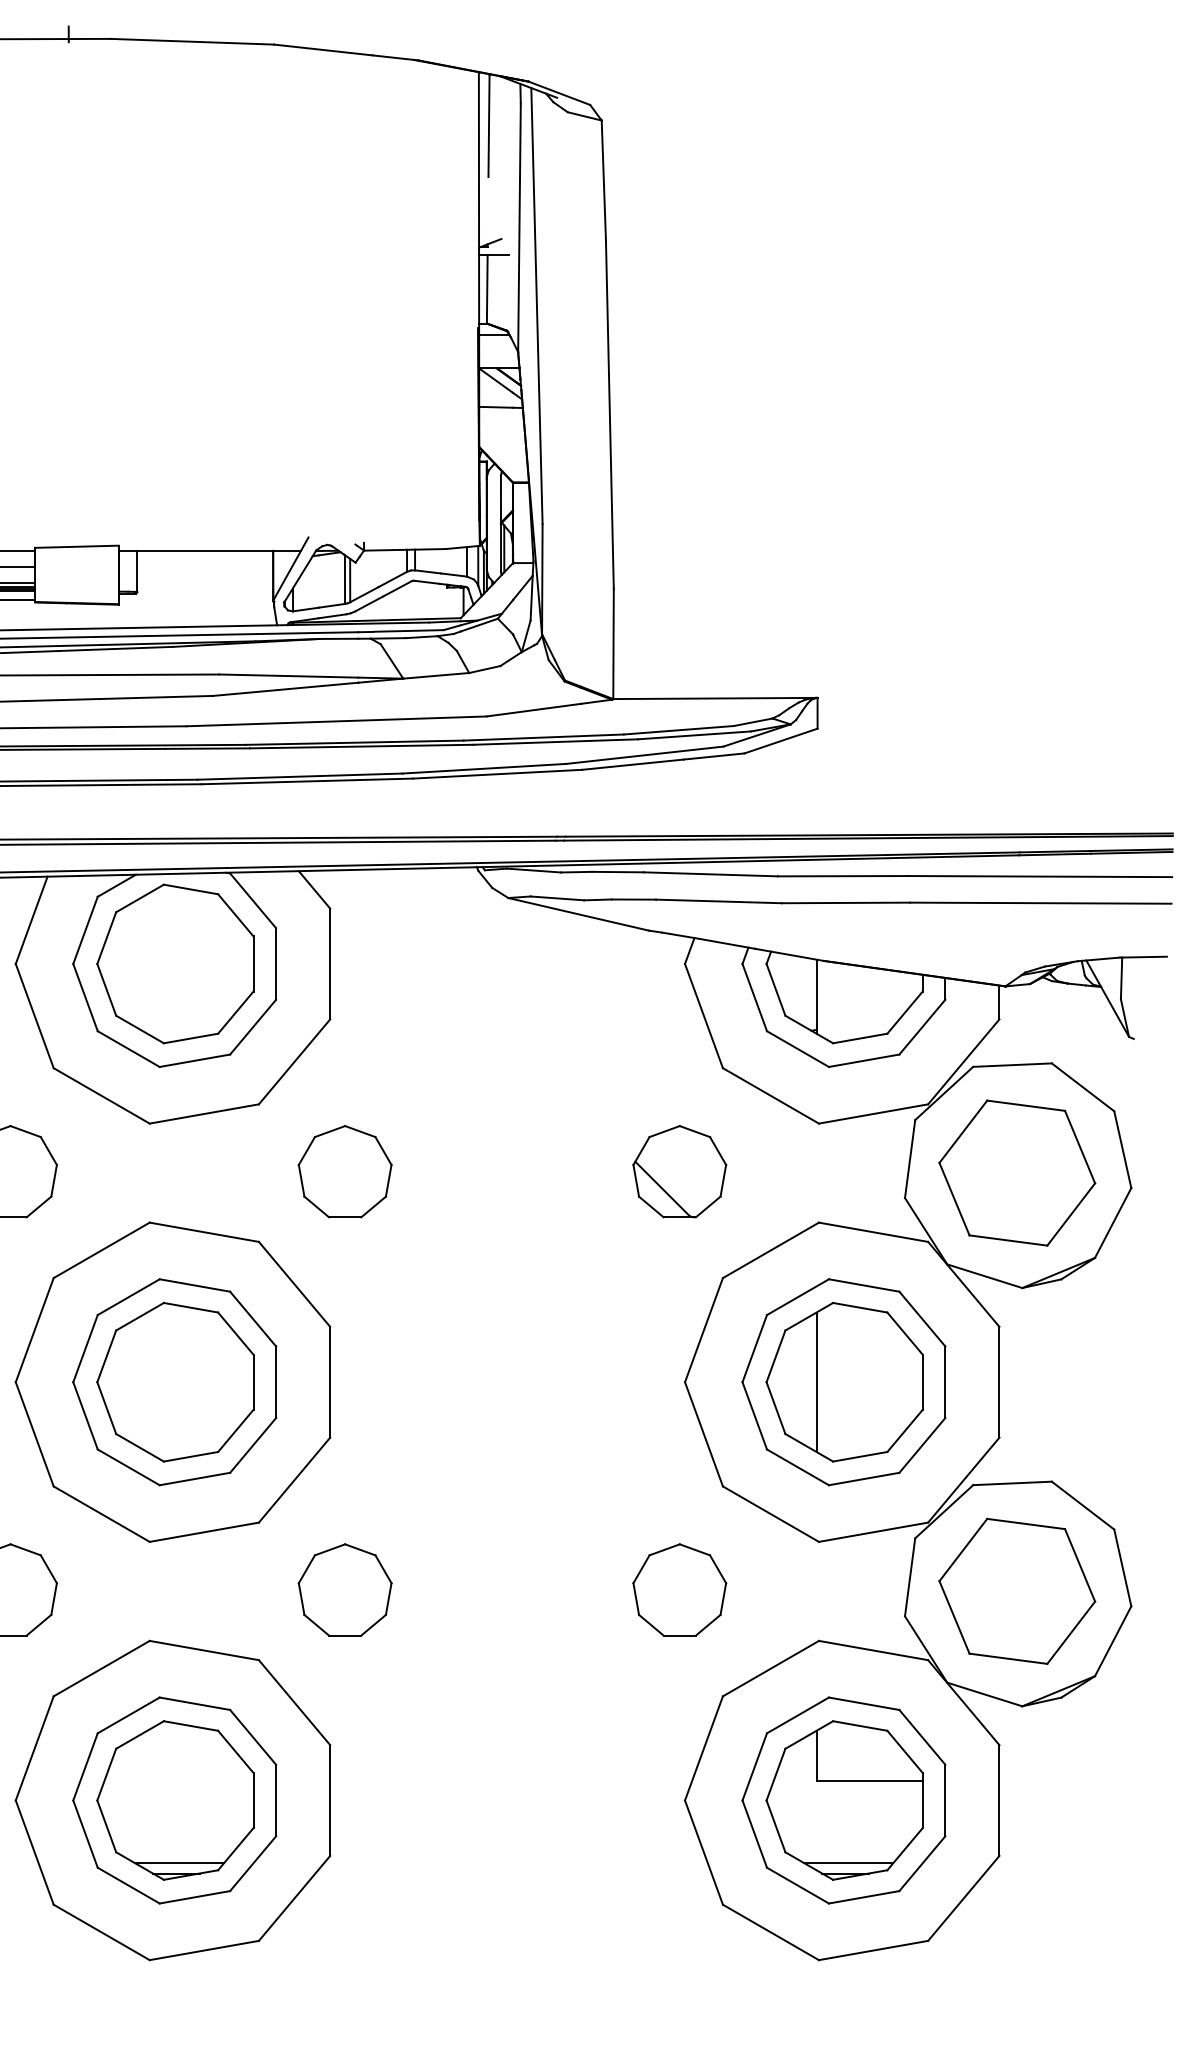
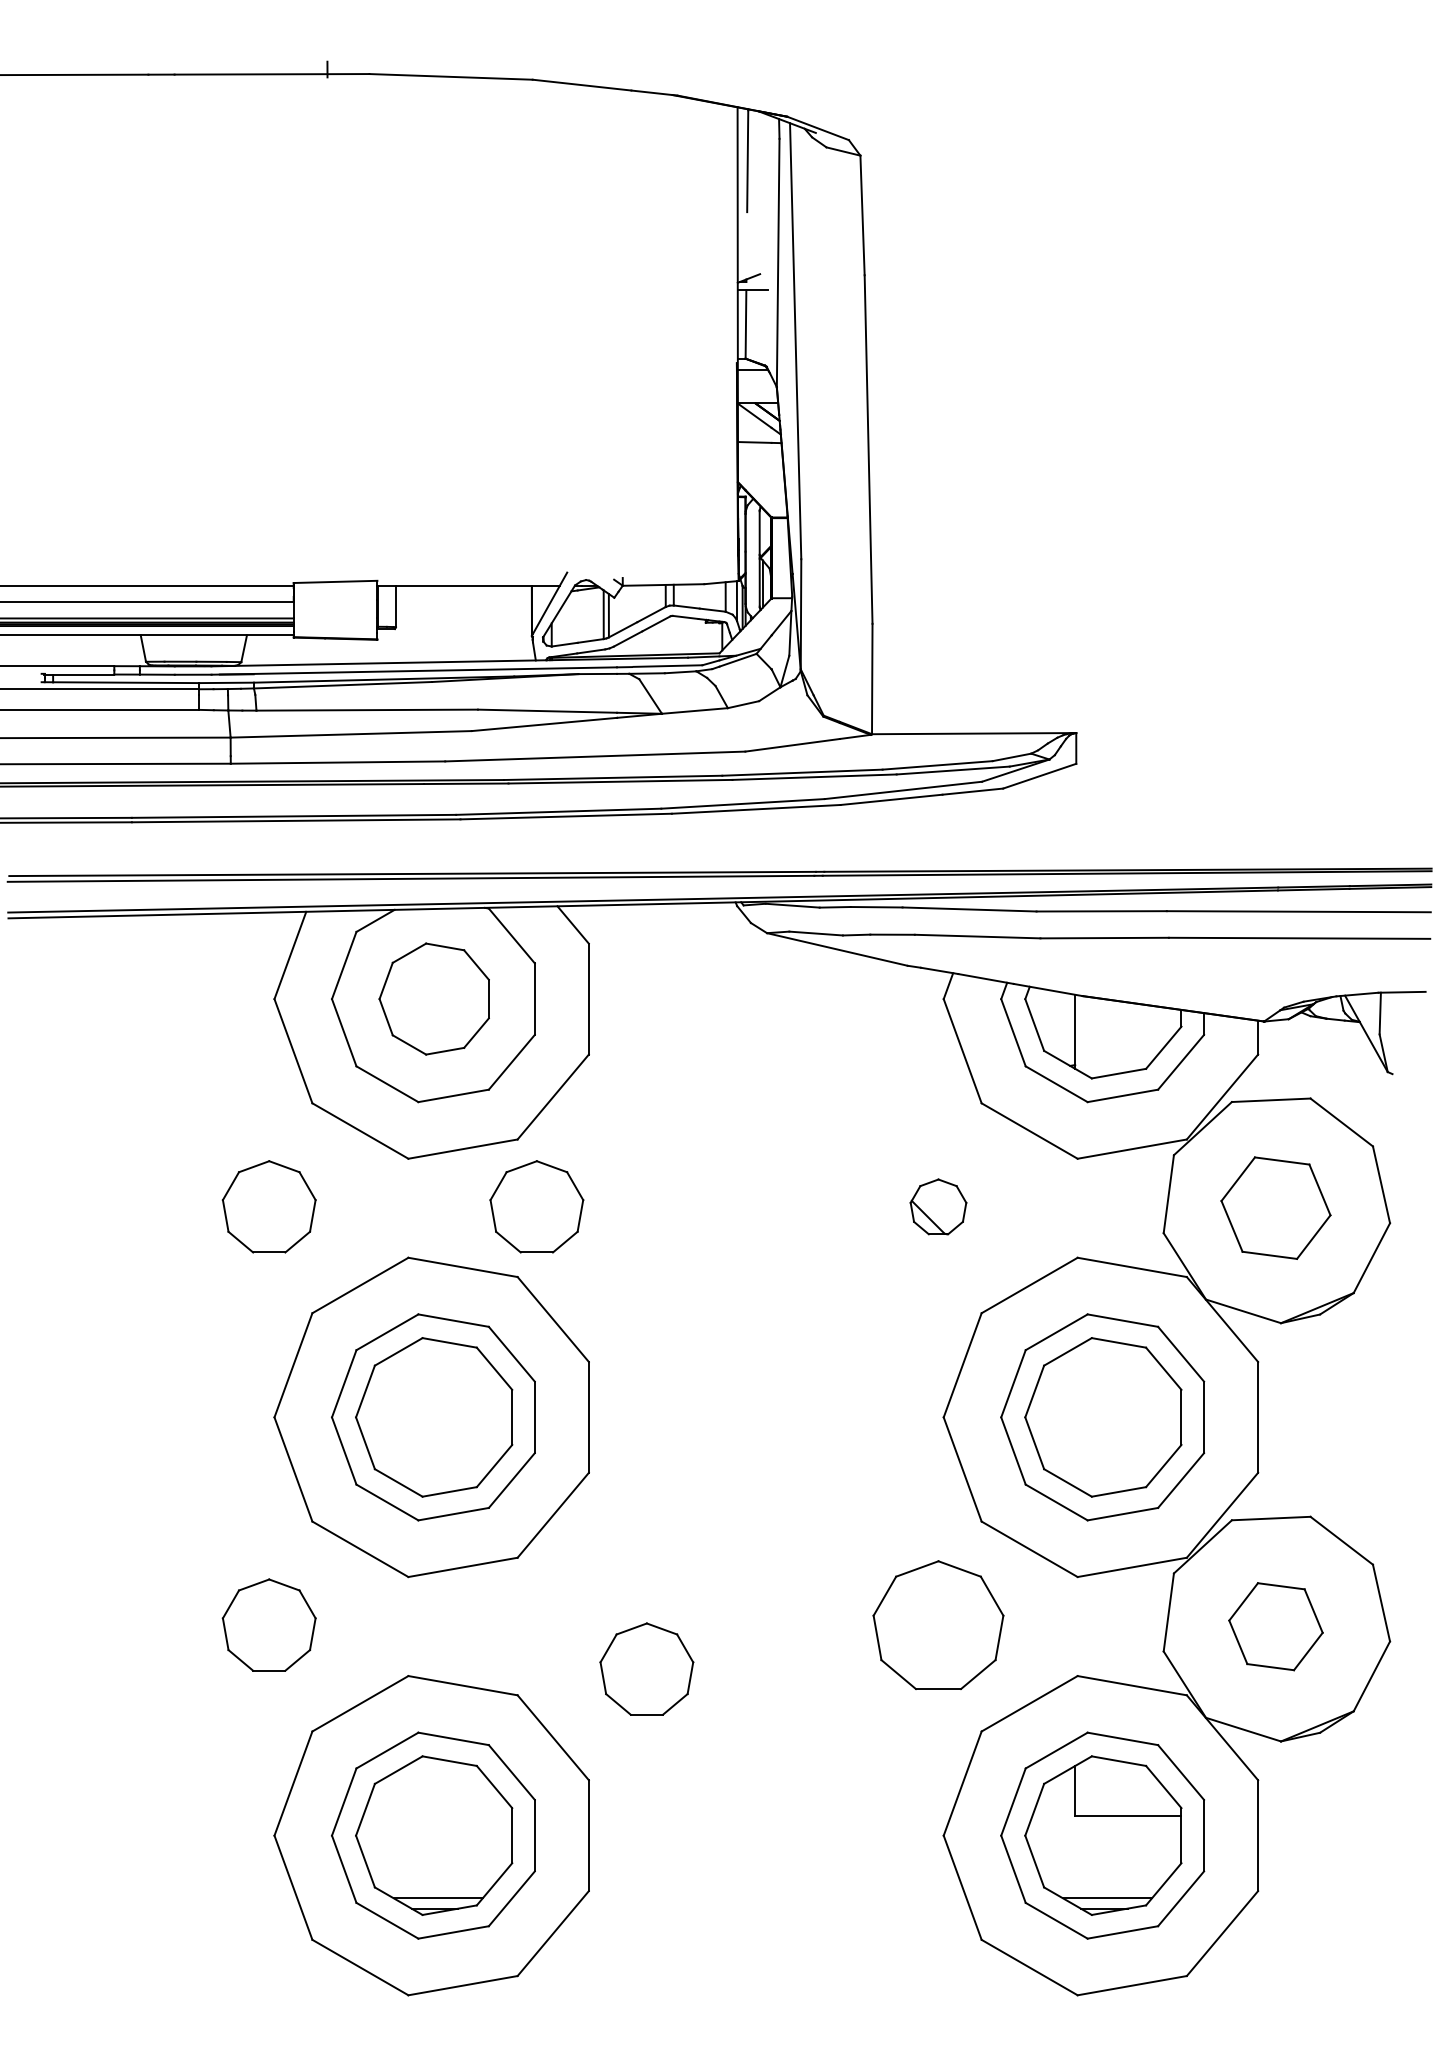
part: (175, 963) -> (434, 998), size x0.7
part: (344, 1171) -> (536, 1206), moved
part: (679, 1171) -> (938, 1206), size x0.6
part: (1016, 1172) -> (1275, 1207), size x0.7
line: (816, 1382) -> (1075, 1417), removed
part: (344, 1589) -> (646, 1668), moved
part: (679, 1589) -> (938, 1624), size x1.4
part: (1016, 1591) -> (1275, 1626), size x0.6

